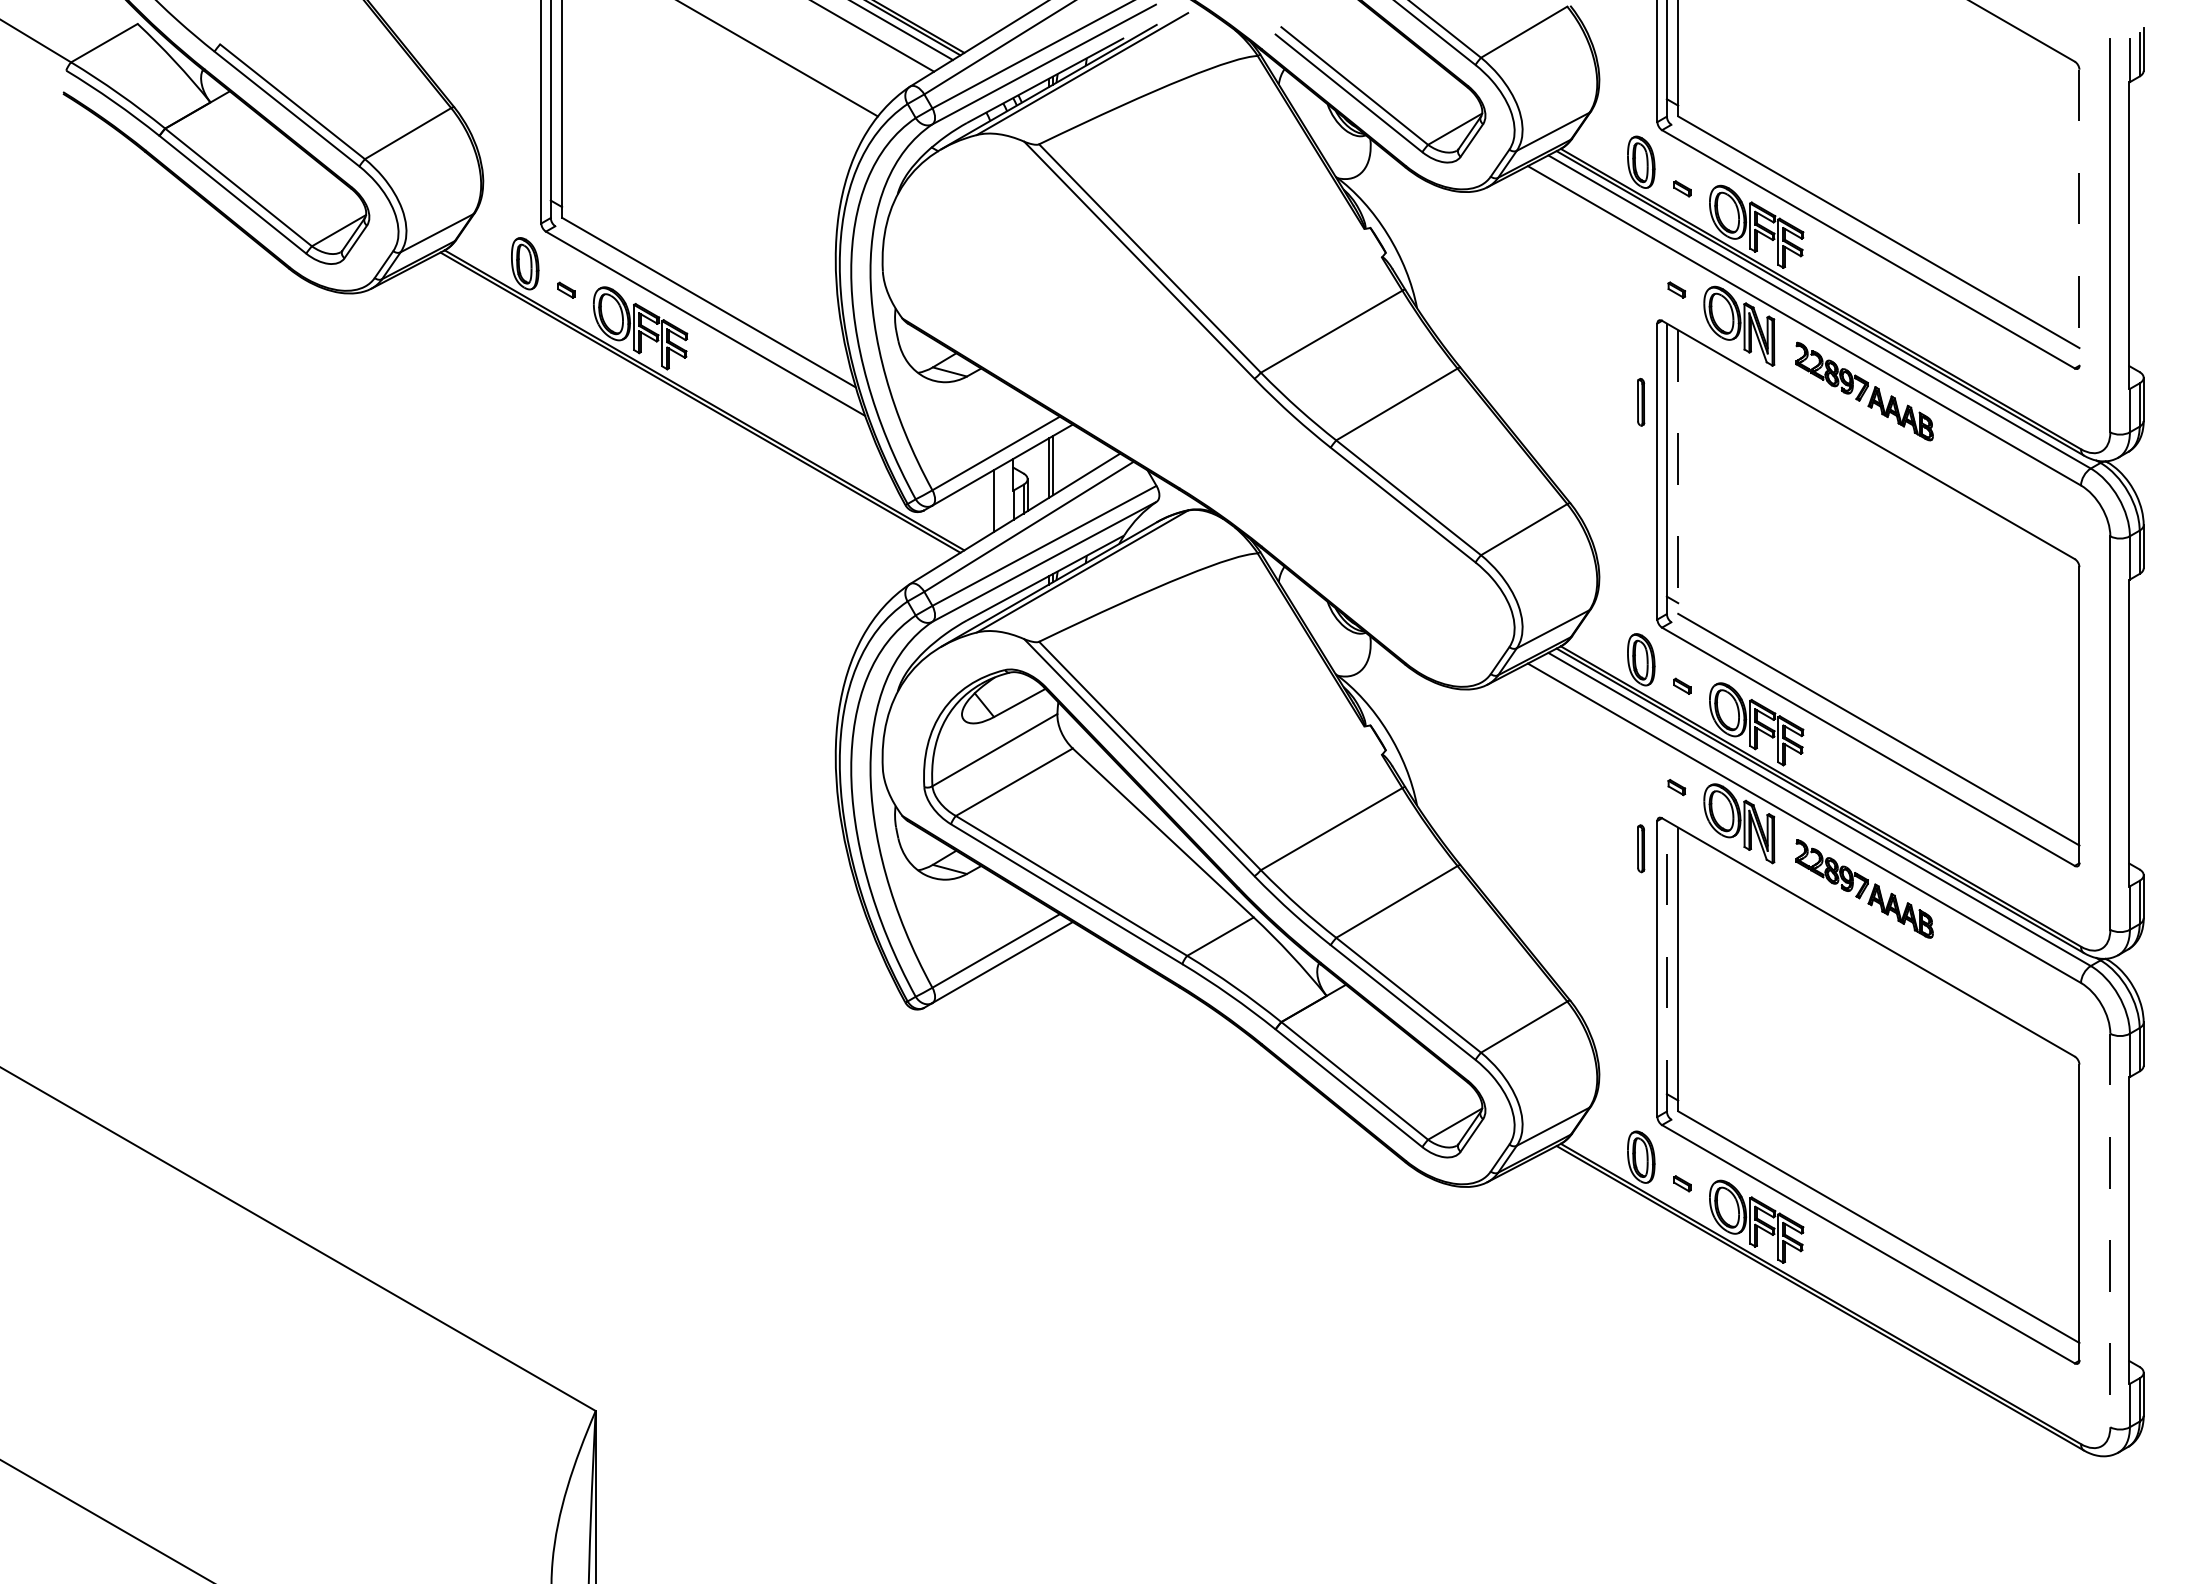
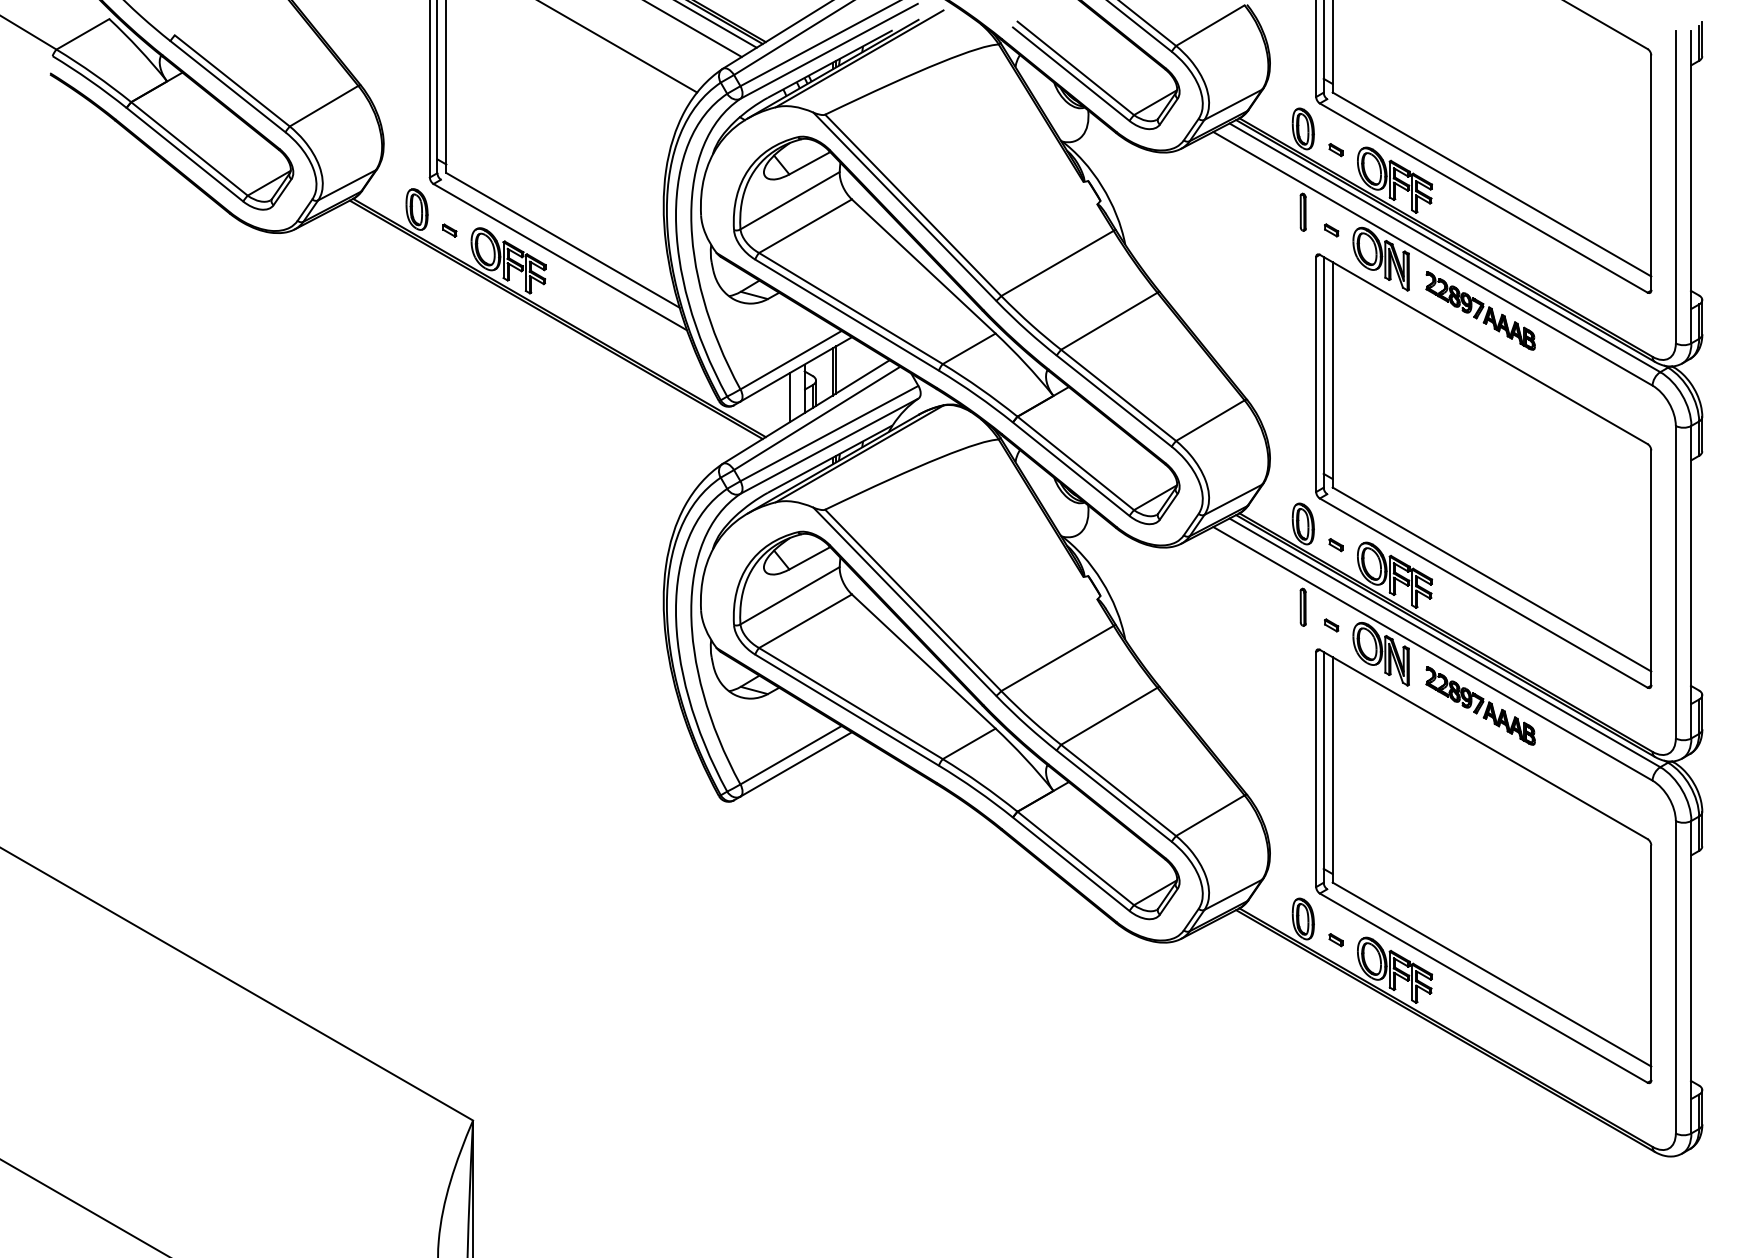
line: (2079, 218) -> (1651, 173), dashed -> solid
part: (1641, 402) -> (1303, 212), moved
part: (1204, 415) -> (956, 330), added
line: (1678, 472) -> (1332, 375), dashed -> solid
part: (1641, 848) -> (1303, 607), moved
line: (1666, 965) -> (1323, 766), dashed -> solid
line: (2110, 1230) -> (1675, 977), dashed -> solid

